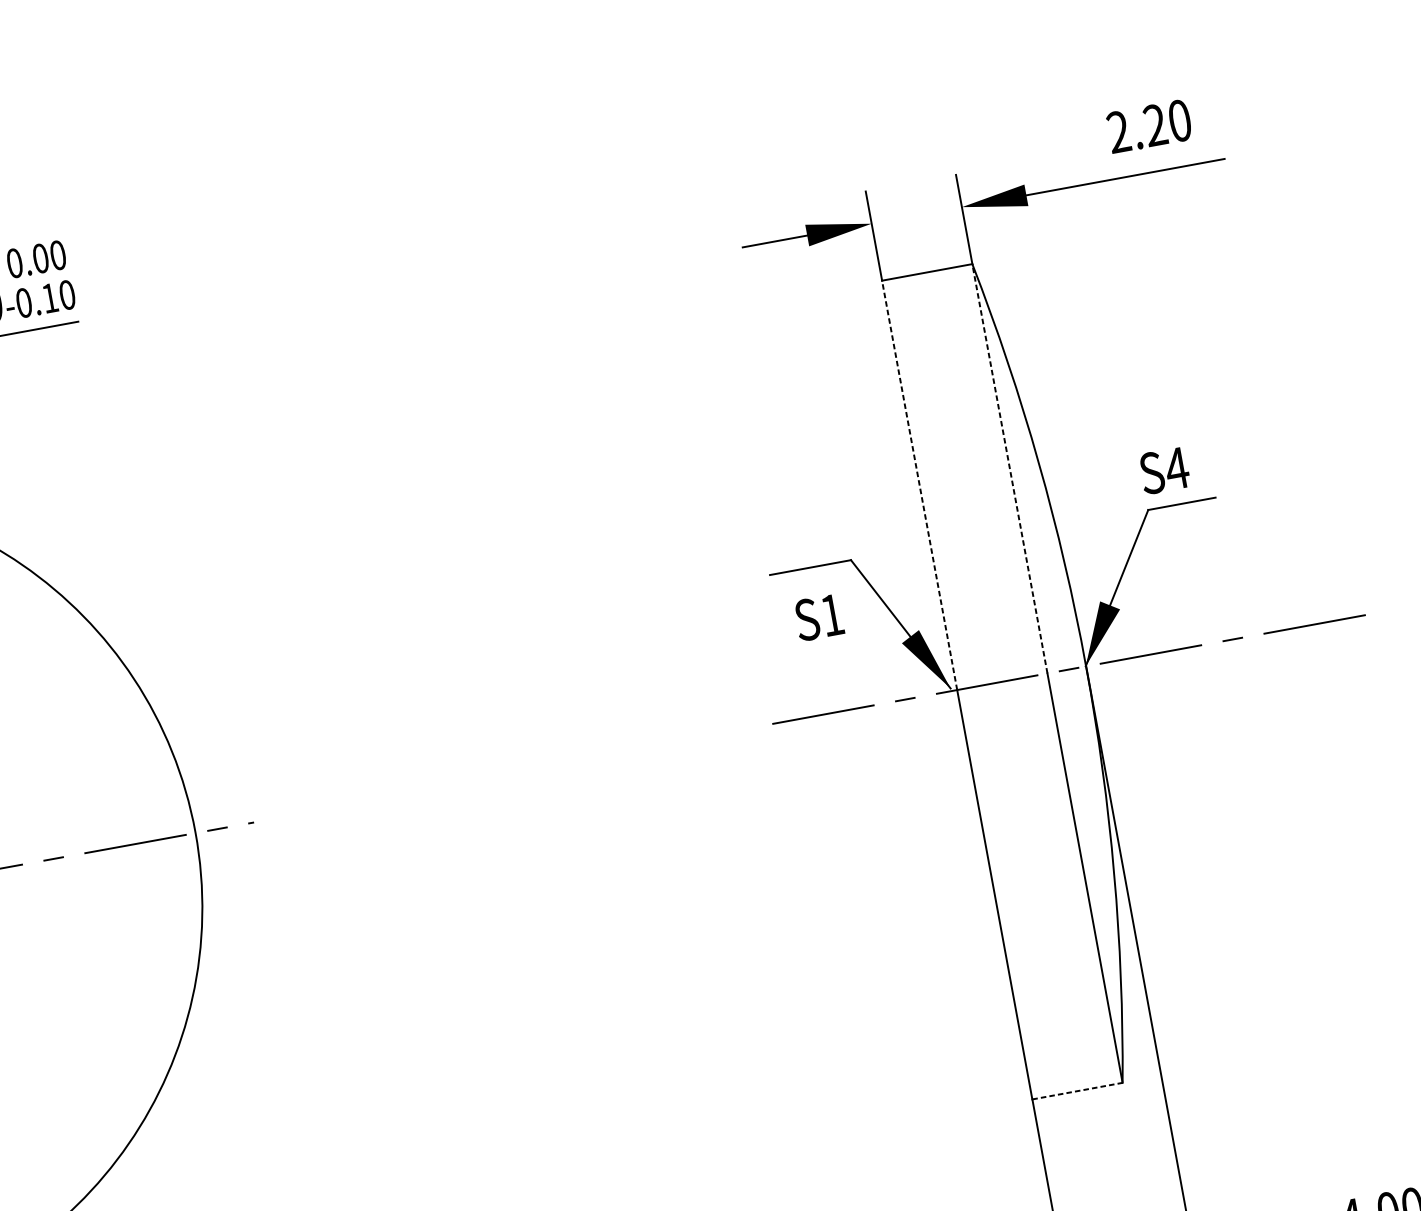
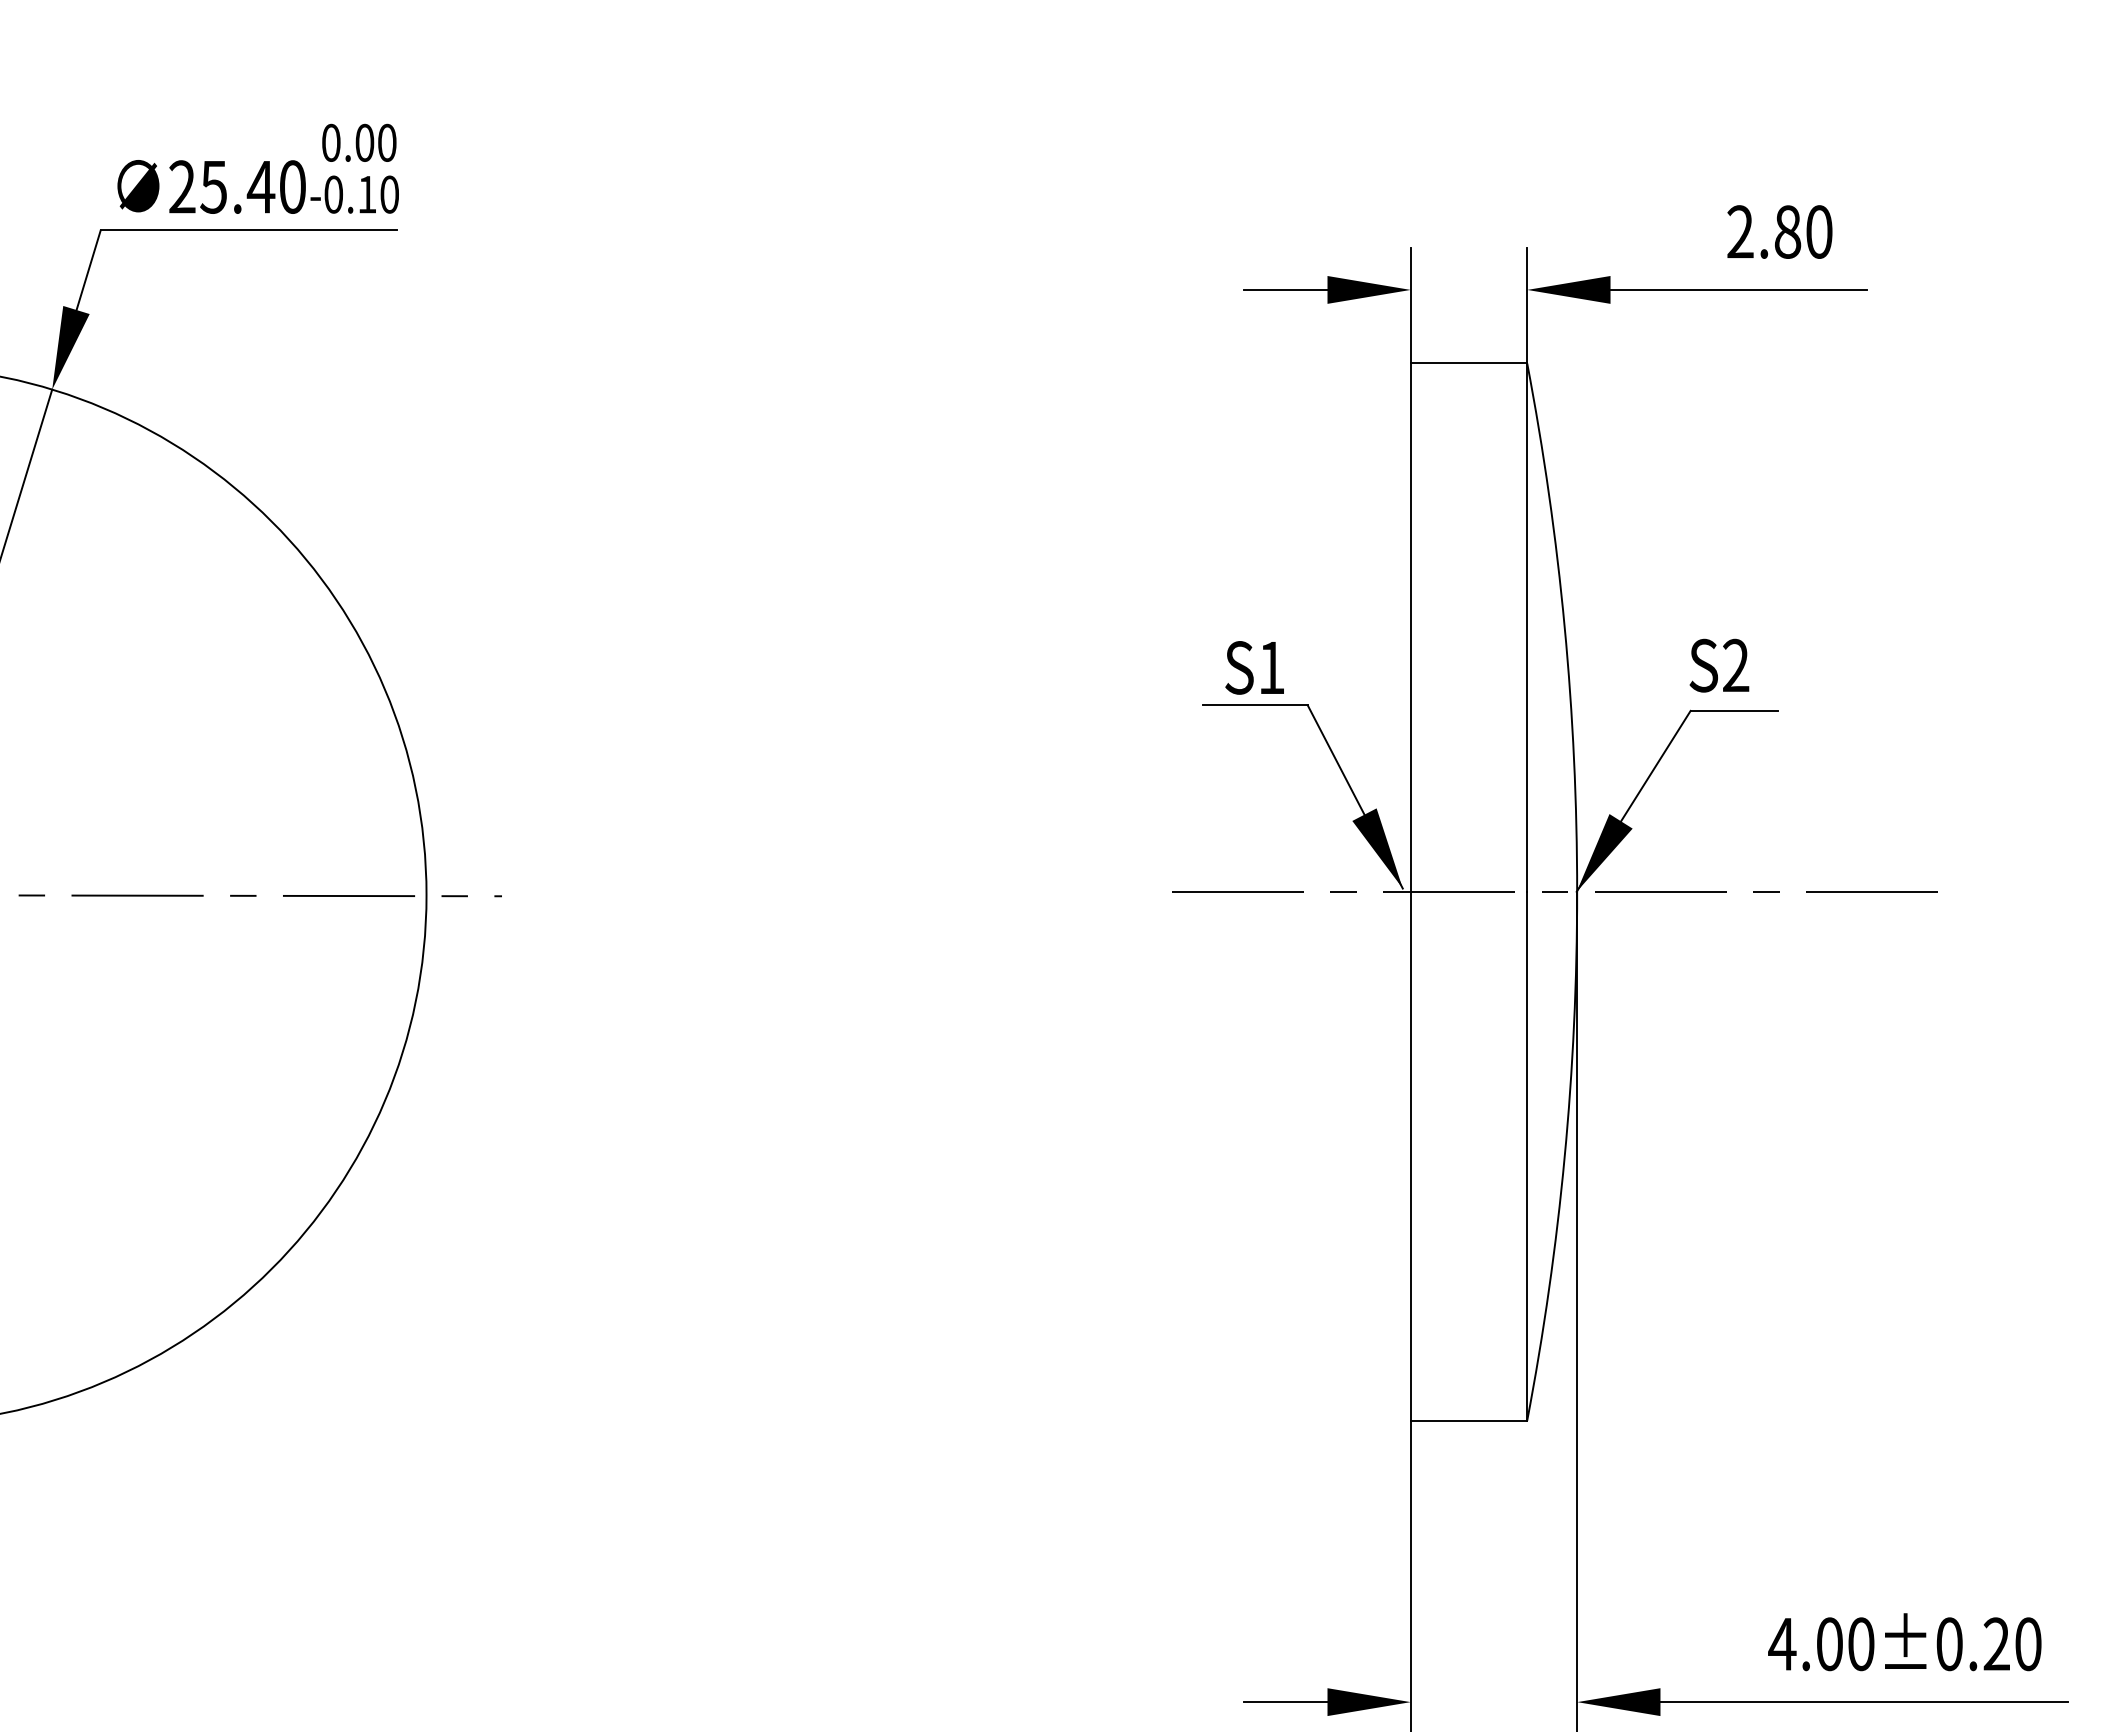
text: (1155, 124) -> (1787, 231), 2.20 -> 2.80
text: (1176, 467) -> (1735, 664), S4 -> S2
line: (1010, 468) -> (1527, 627), dashed -> solid
line: (919, 485) -> (1410, 627), dashed -> solid
text: (818, 617) -> (1254, 667), moved
line: (1077, 1090) -> (1469, 1420), dashed -> solid

